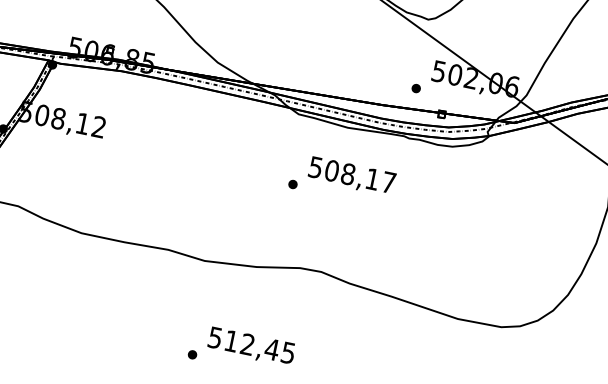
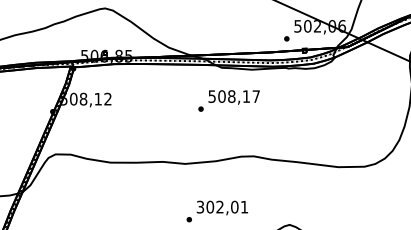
text: (341, 179) -> (228, 100), moved
text: (252, 344) -> (222, 206), 512,45 -> 302,01

